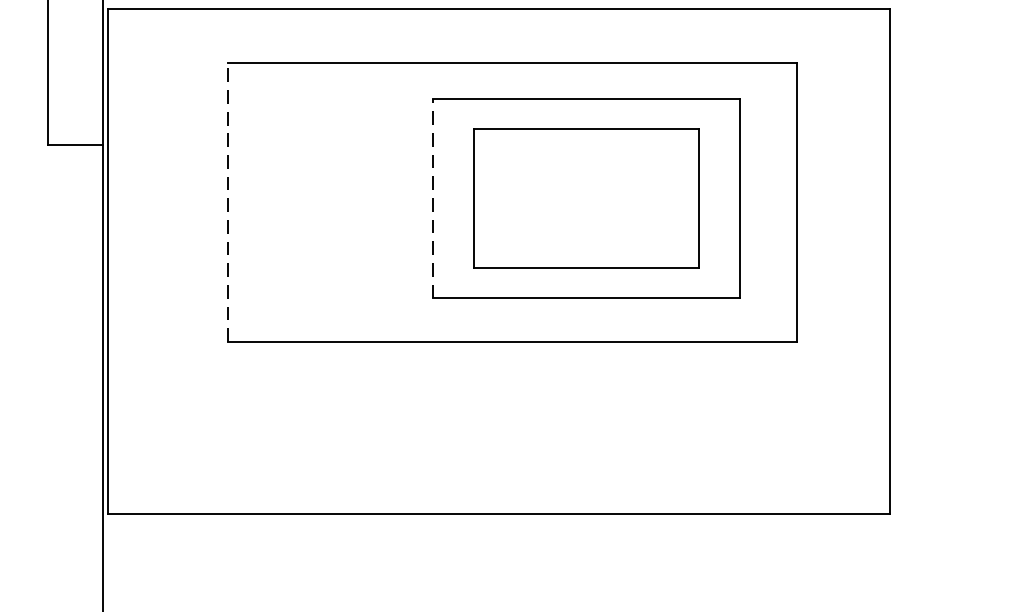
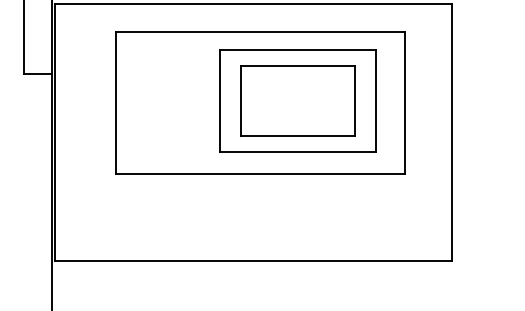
line: (434, 197) -> (220, 100), dashed -> solid
line: (227, 203) -> (115, 103), dashed -> solid

